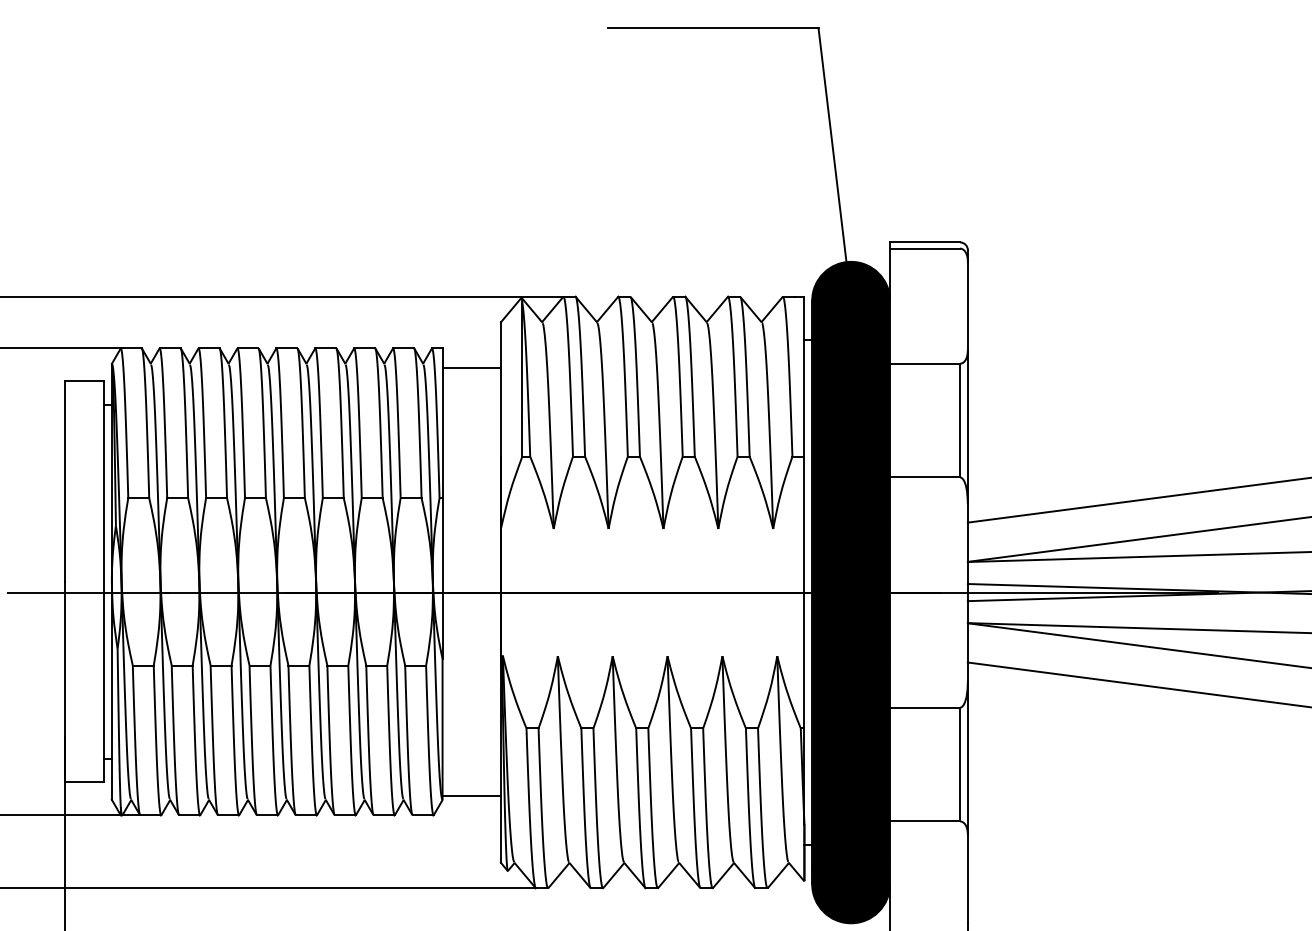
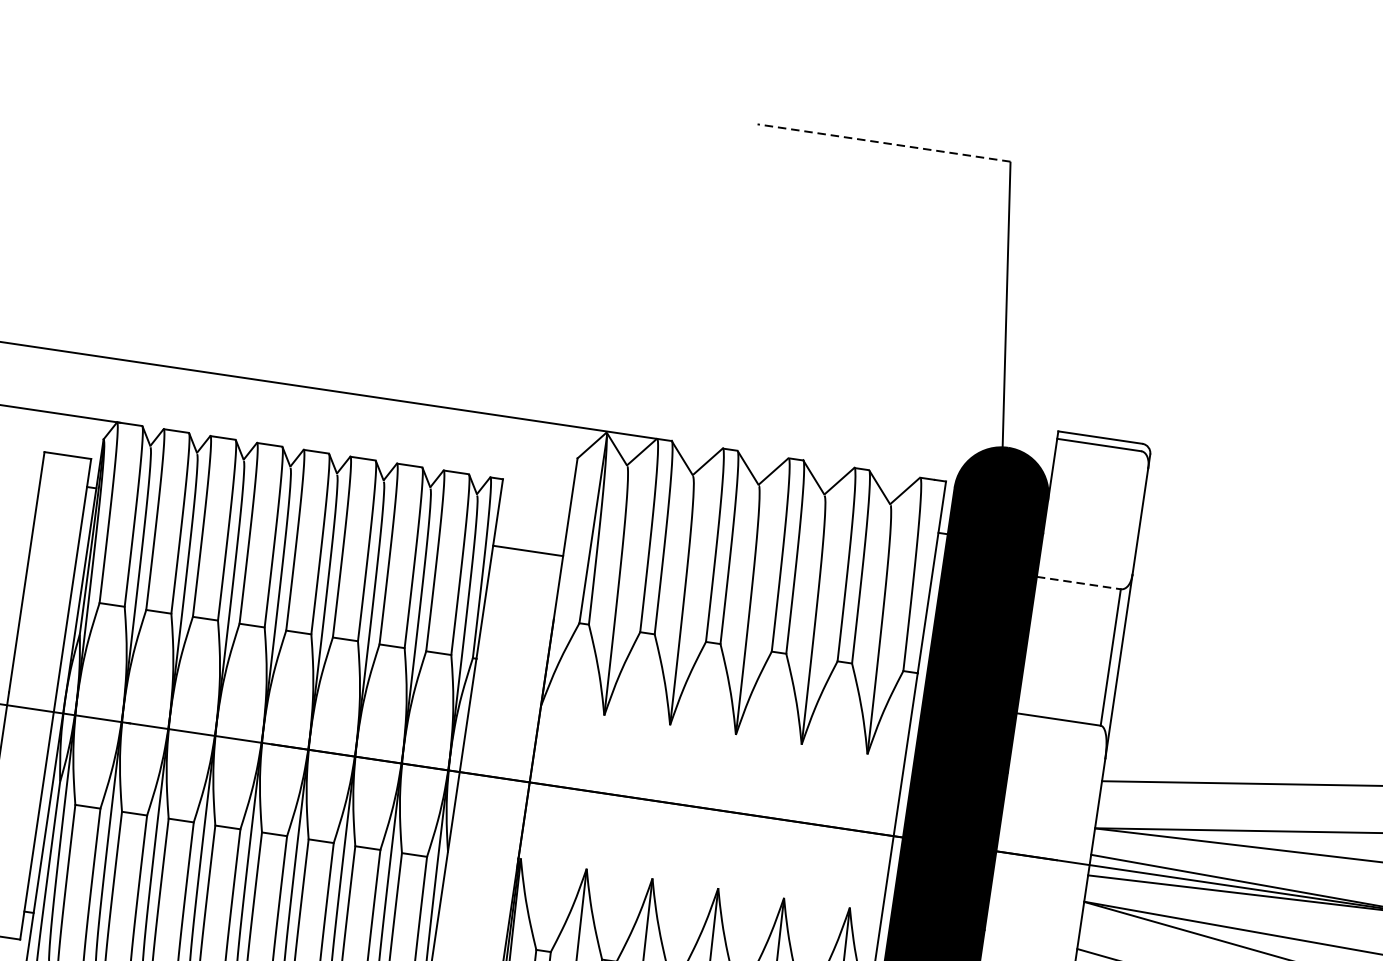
line: (712, 28) -> (883, 143), solid -> dashed
line: (925, 363) -> (1079, 582), solid -> dashed
line: (471, 367) -> (527, 550), moved

